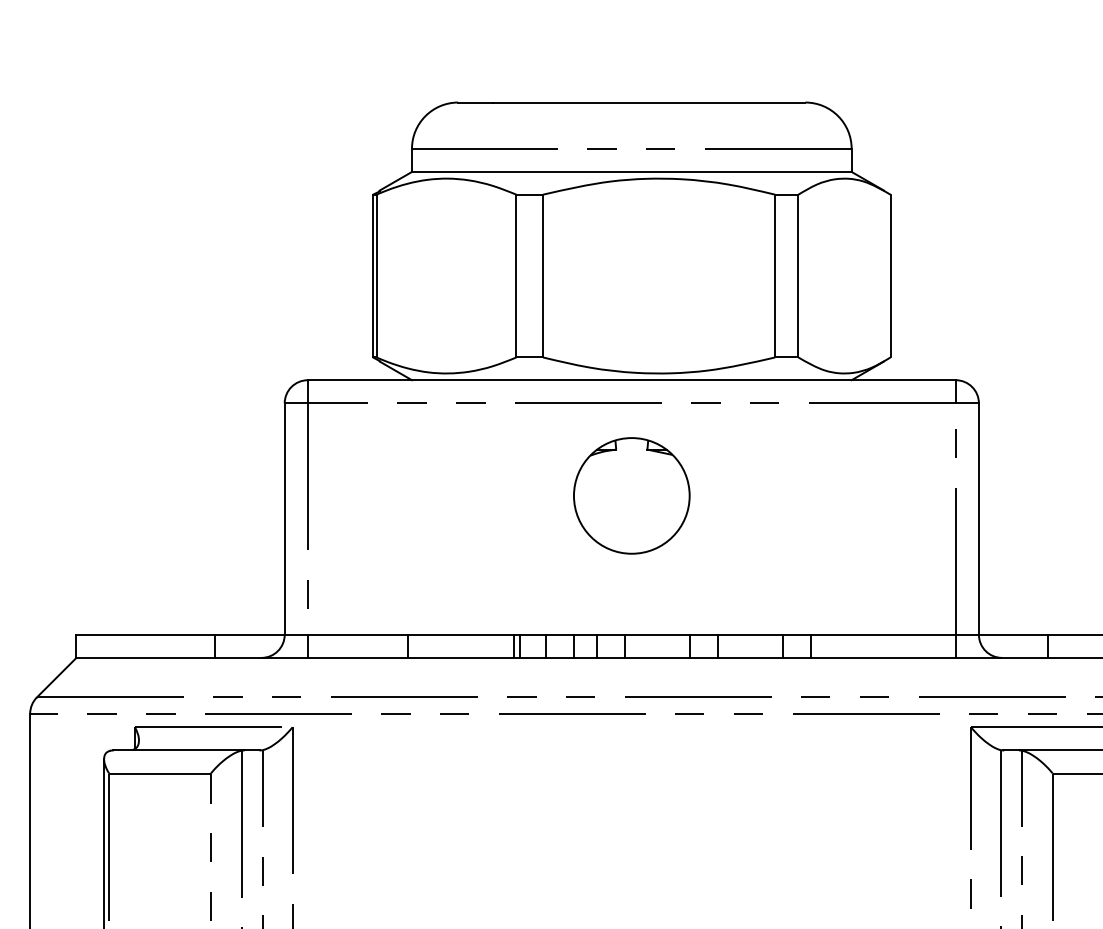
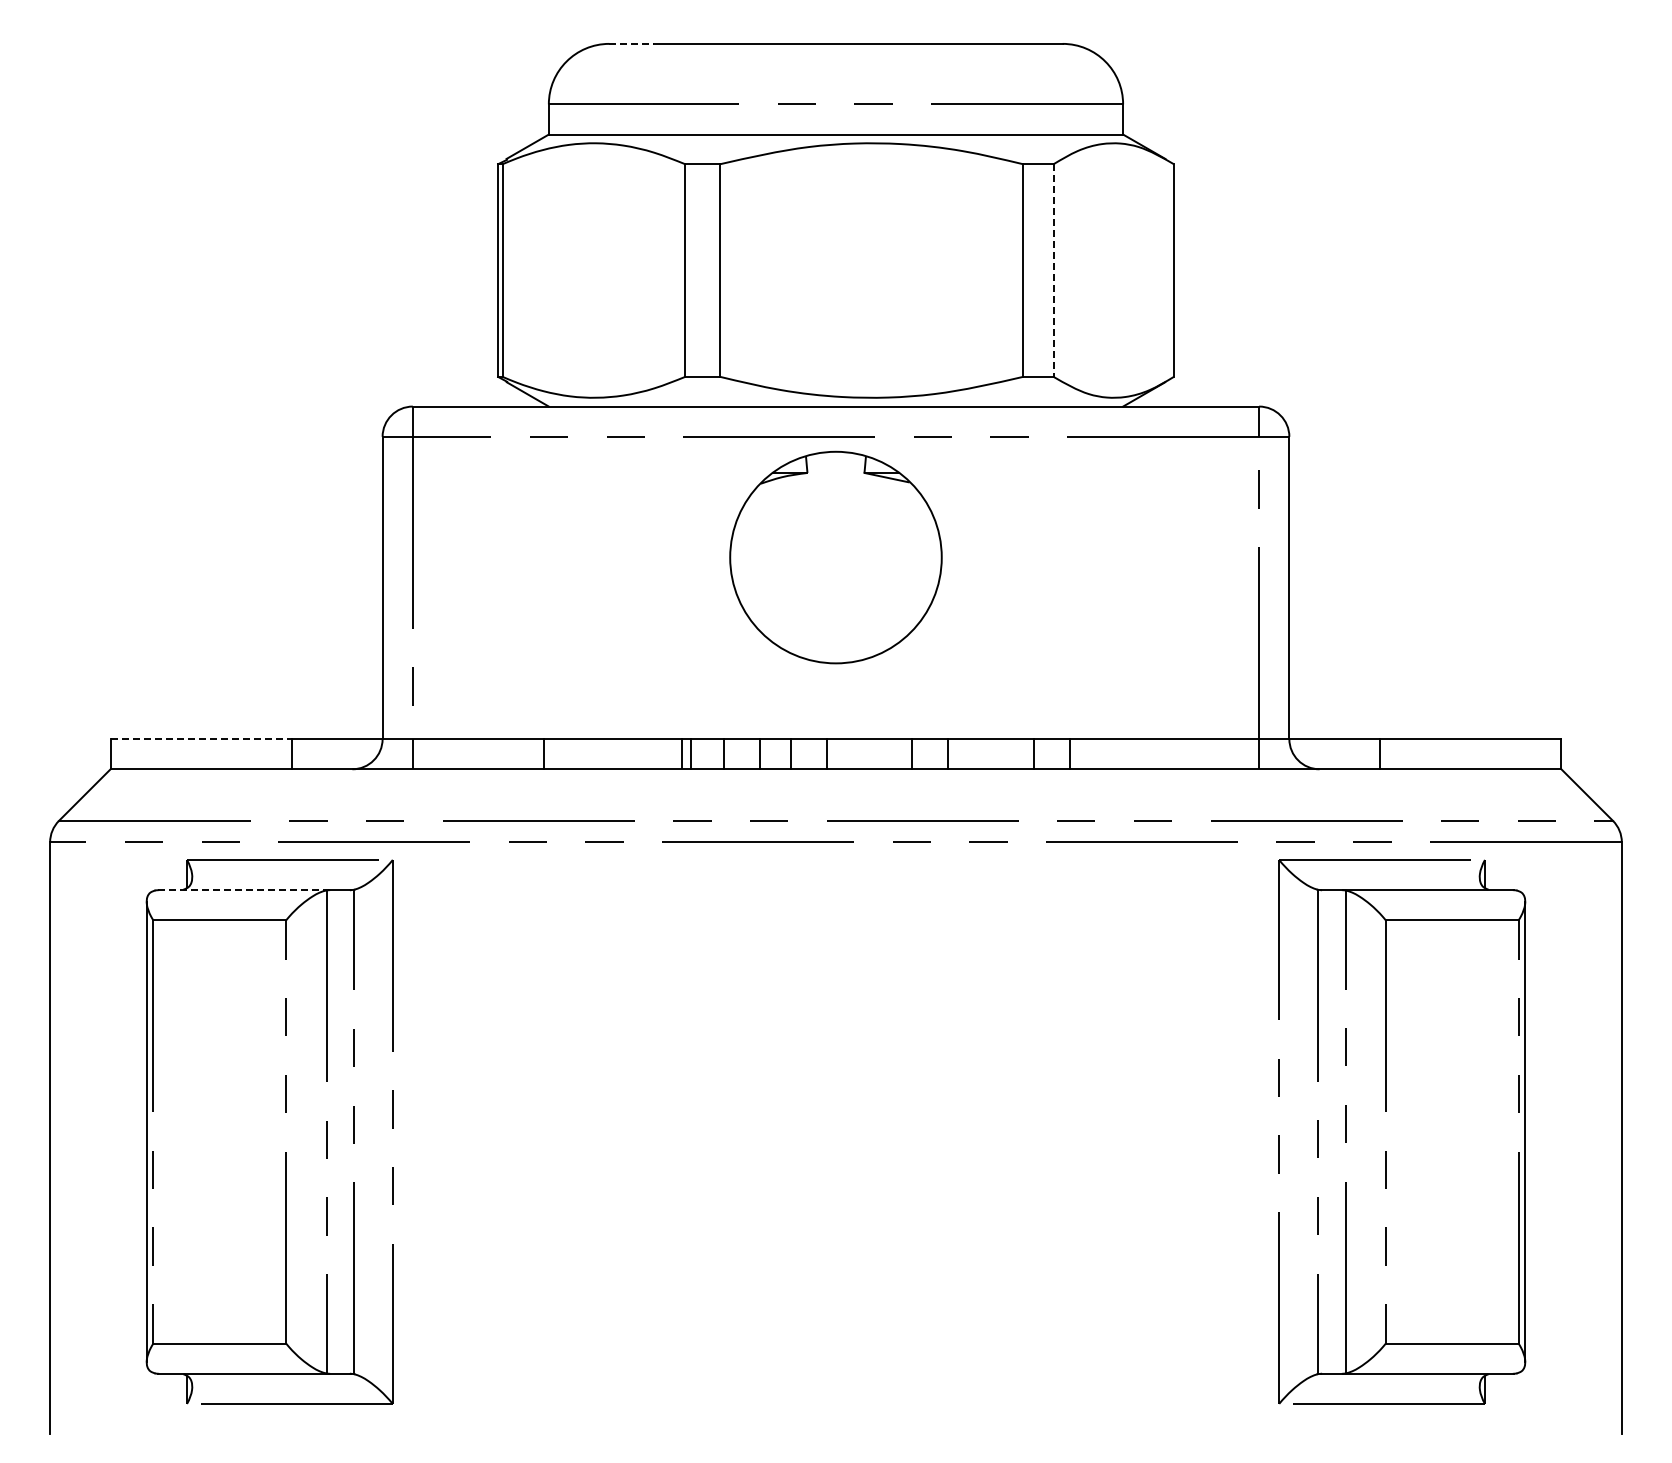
line: (475, 102) -> (631, 43), solid -> dashed
line: (798, 276) -> (1053, 271), solid -> dashed
part: (631, 495) -> (835, 557), size x1.4
line: (146, 635) -> (201, 739), solid -> dashed
line: (178, 750) -> (244, 890), solid -> dashed

